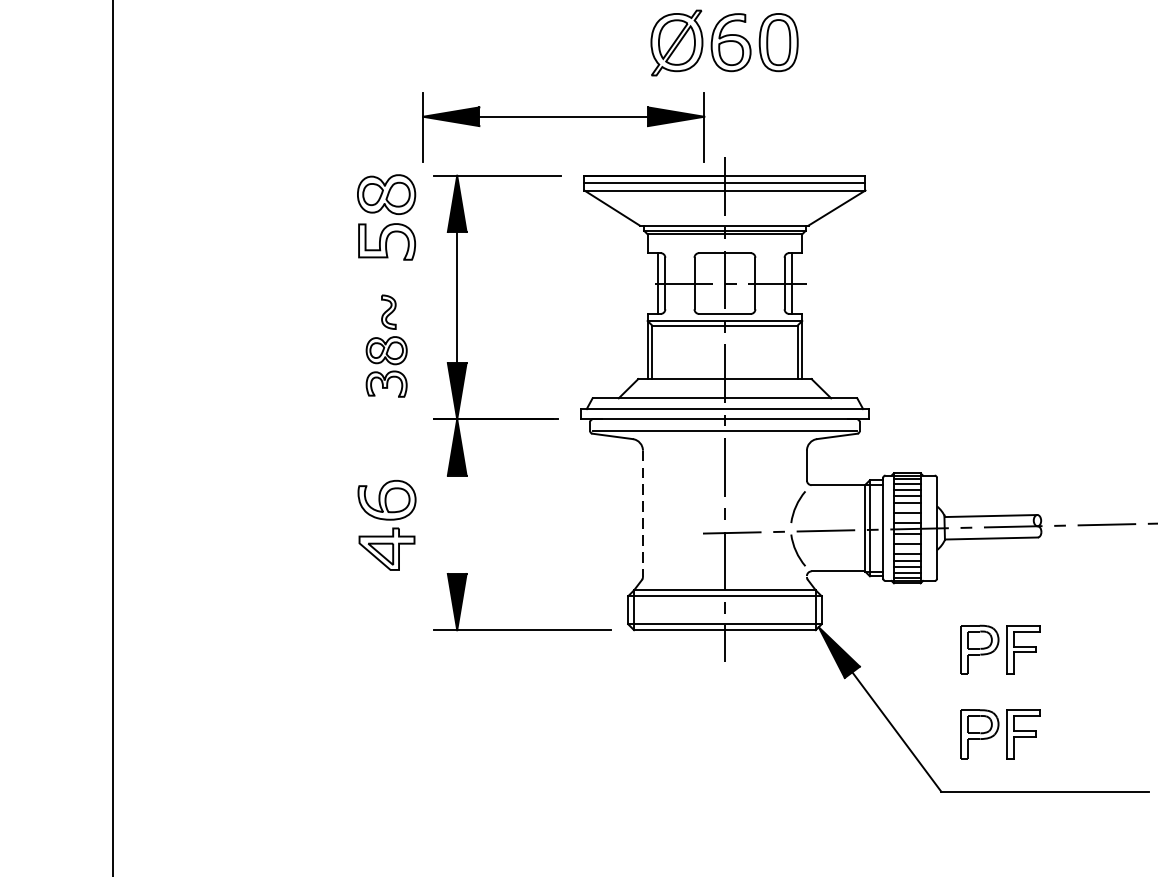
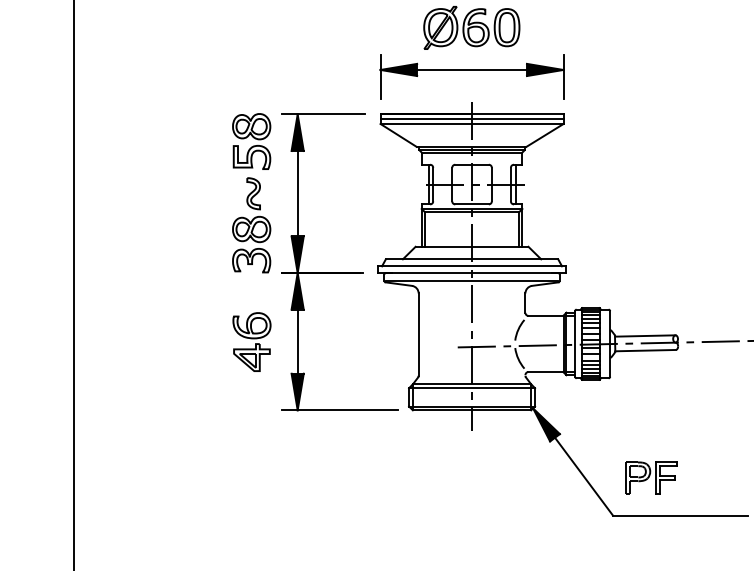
part: (562, 126) -> (471, 76), moved
part: (386, 346) -> (251, 225), size x1.43
line: (642, 515) -> (418, 335), dashed -> solid
line: (456, 524) -> (297, 341), added
part: (1000, 648) -> (651, 422), removed

